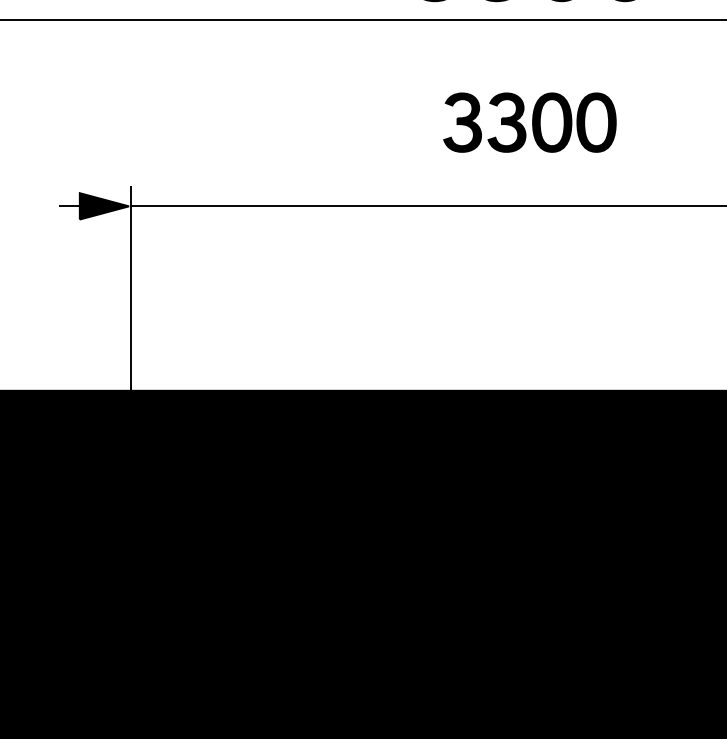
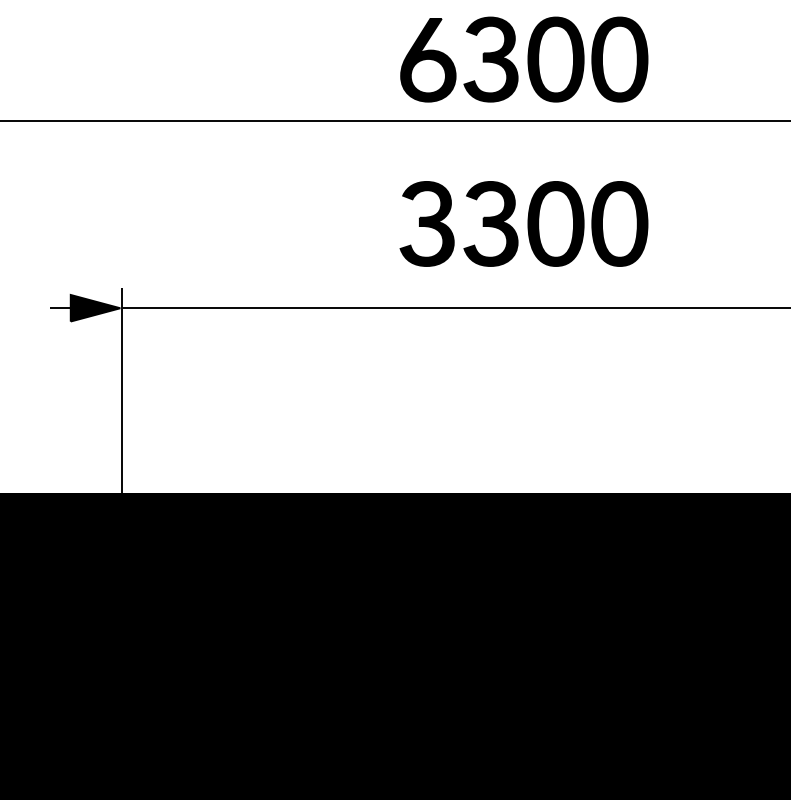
part: (529, 122) -> (523, 223), size x1.43

